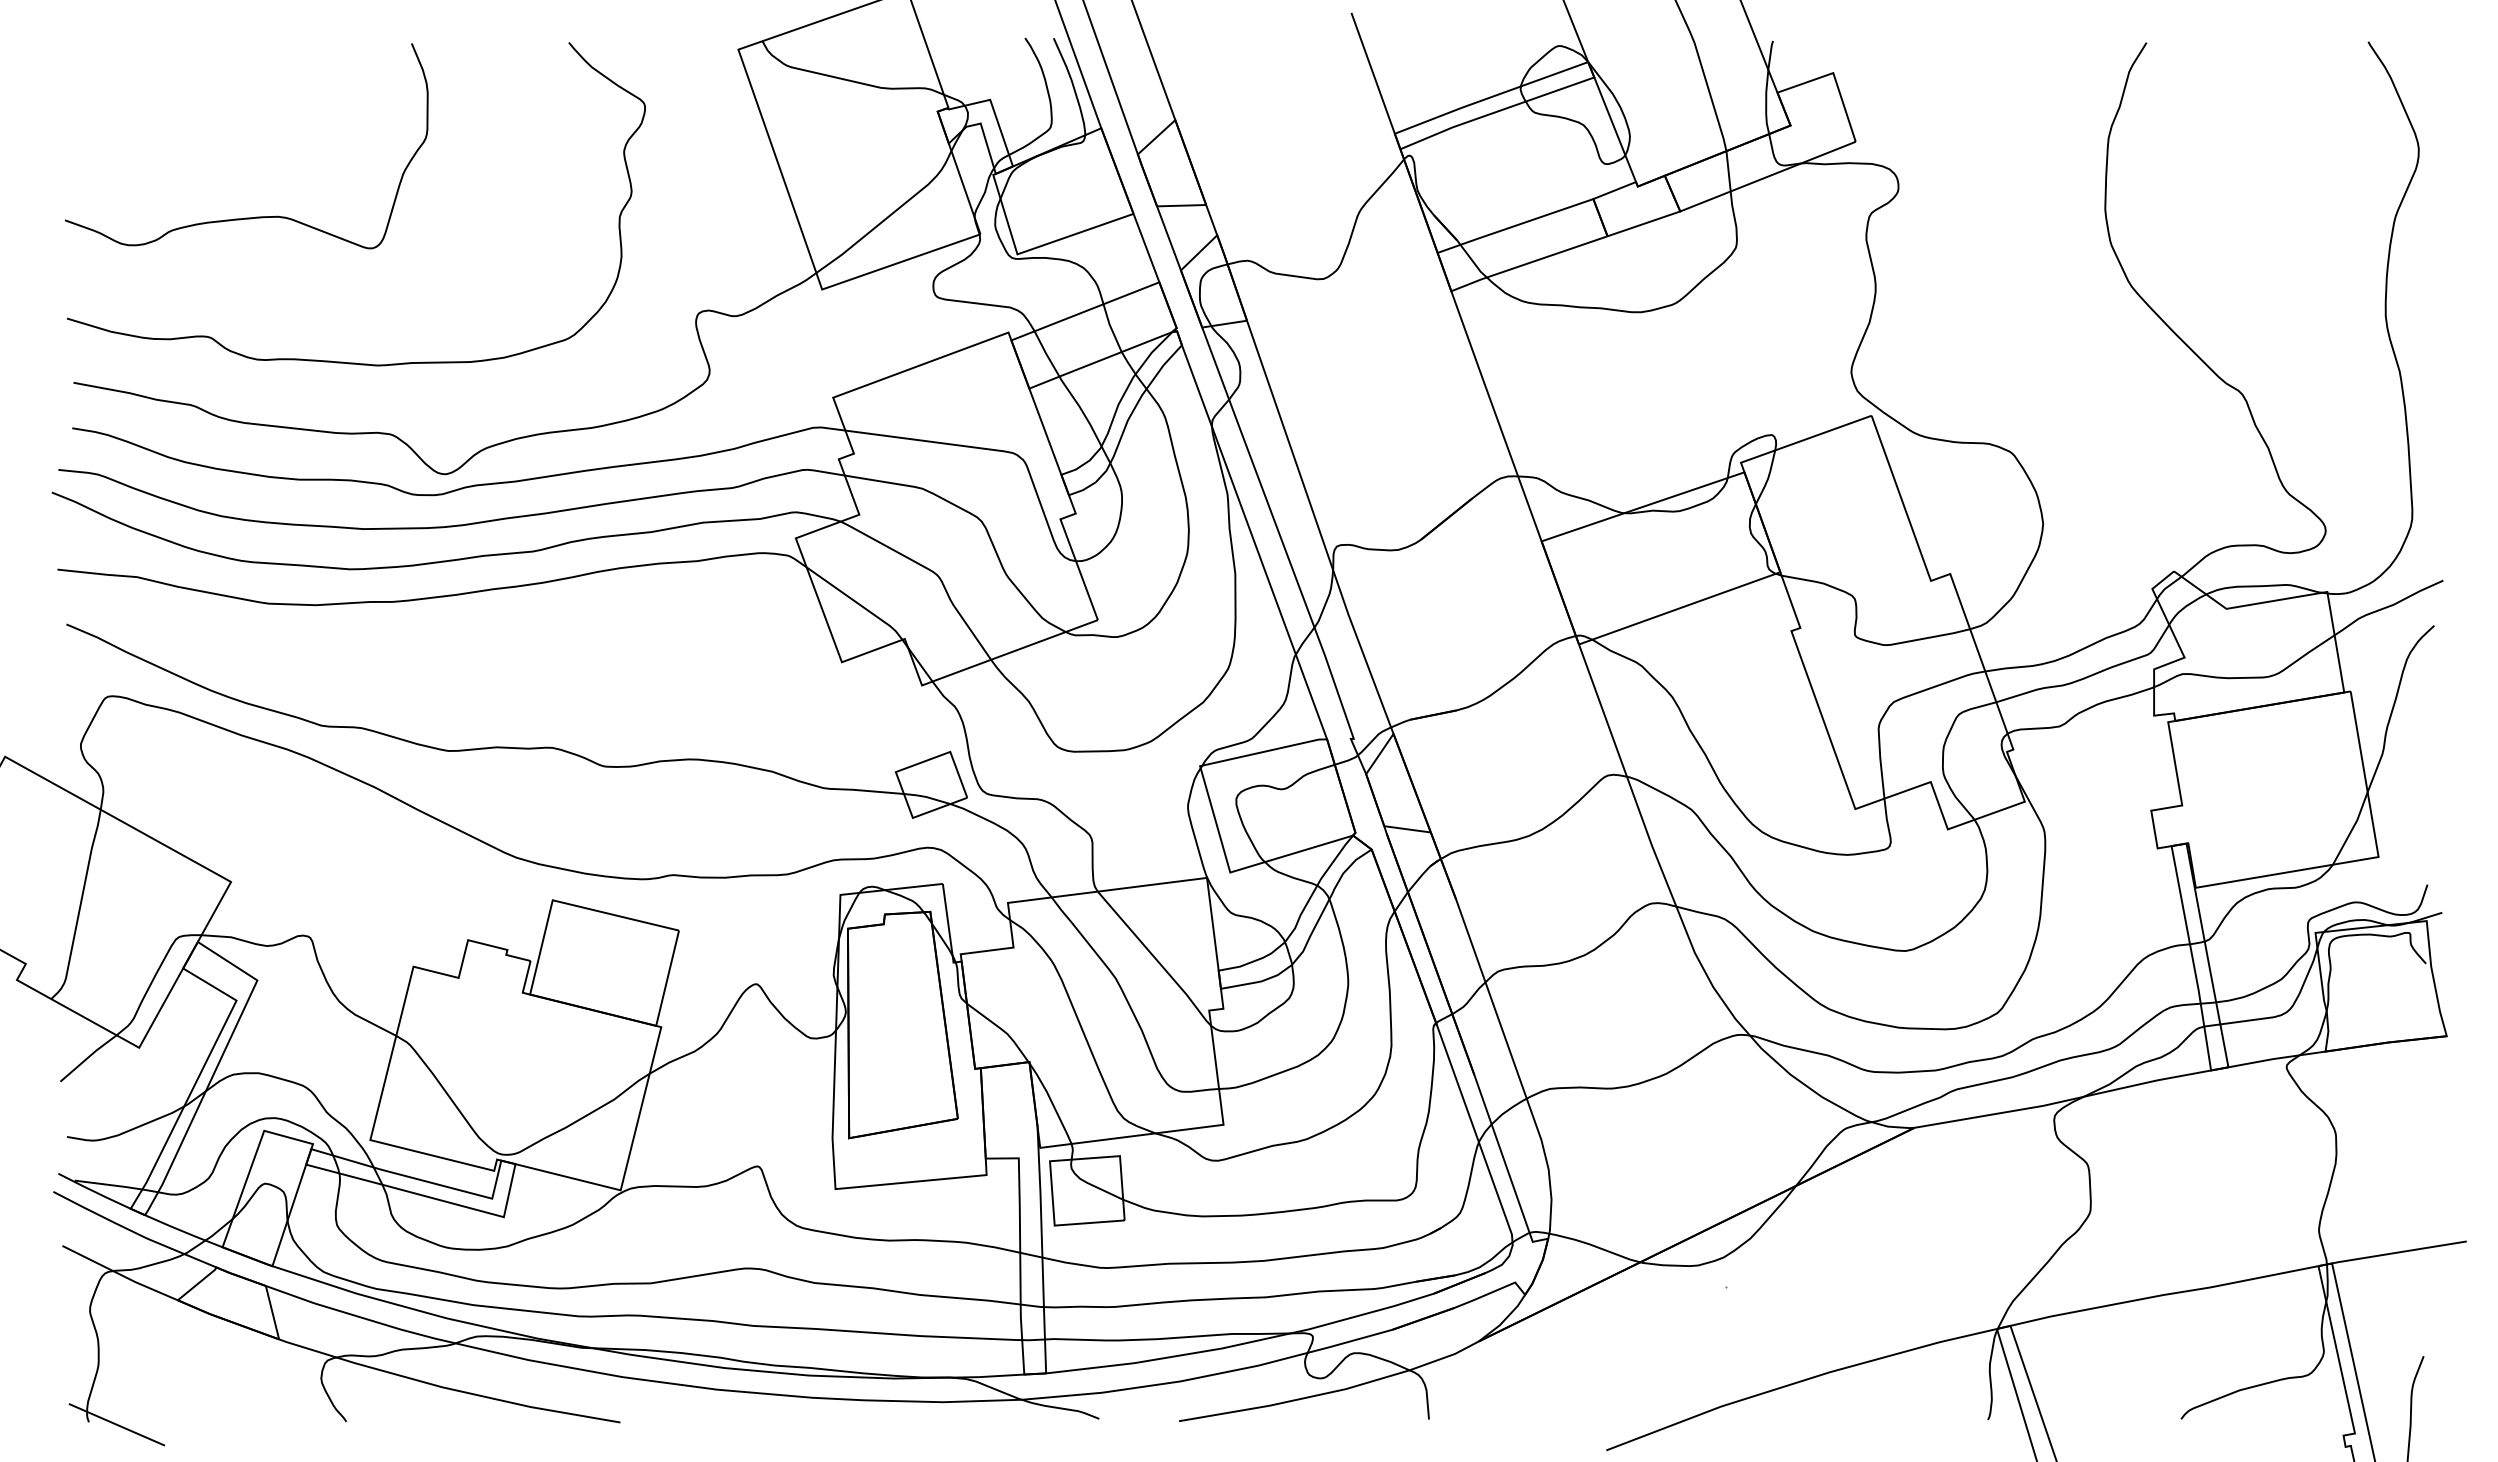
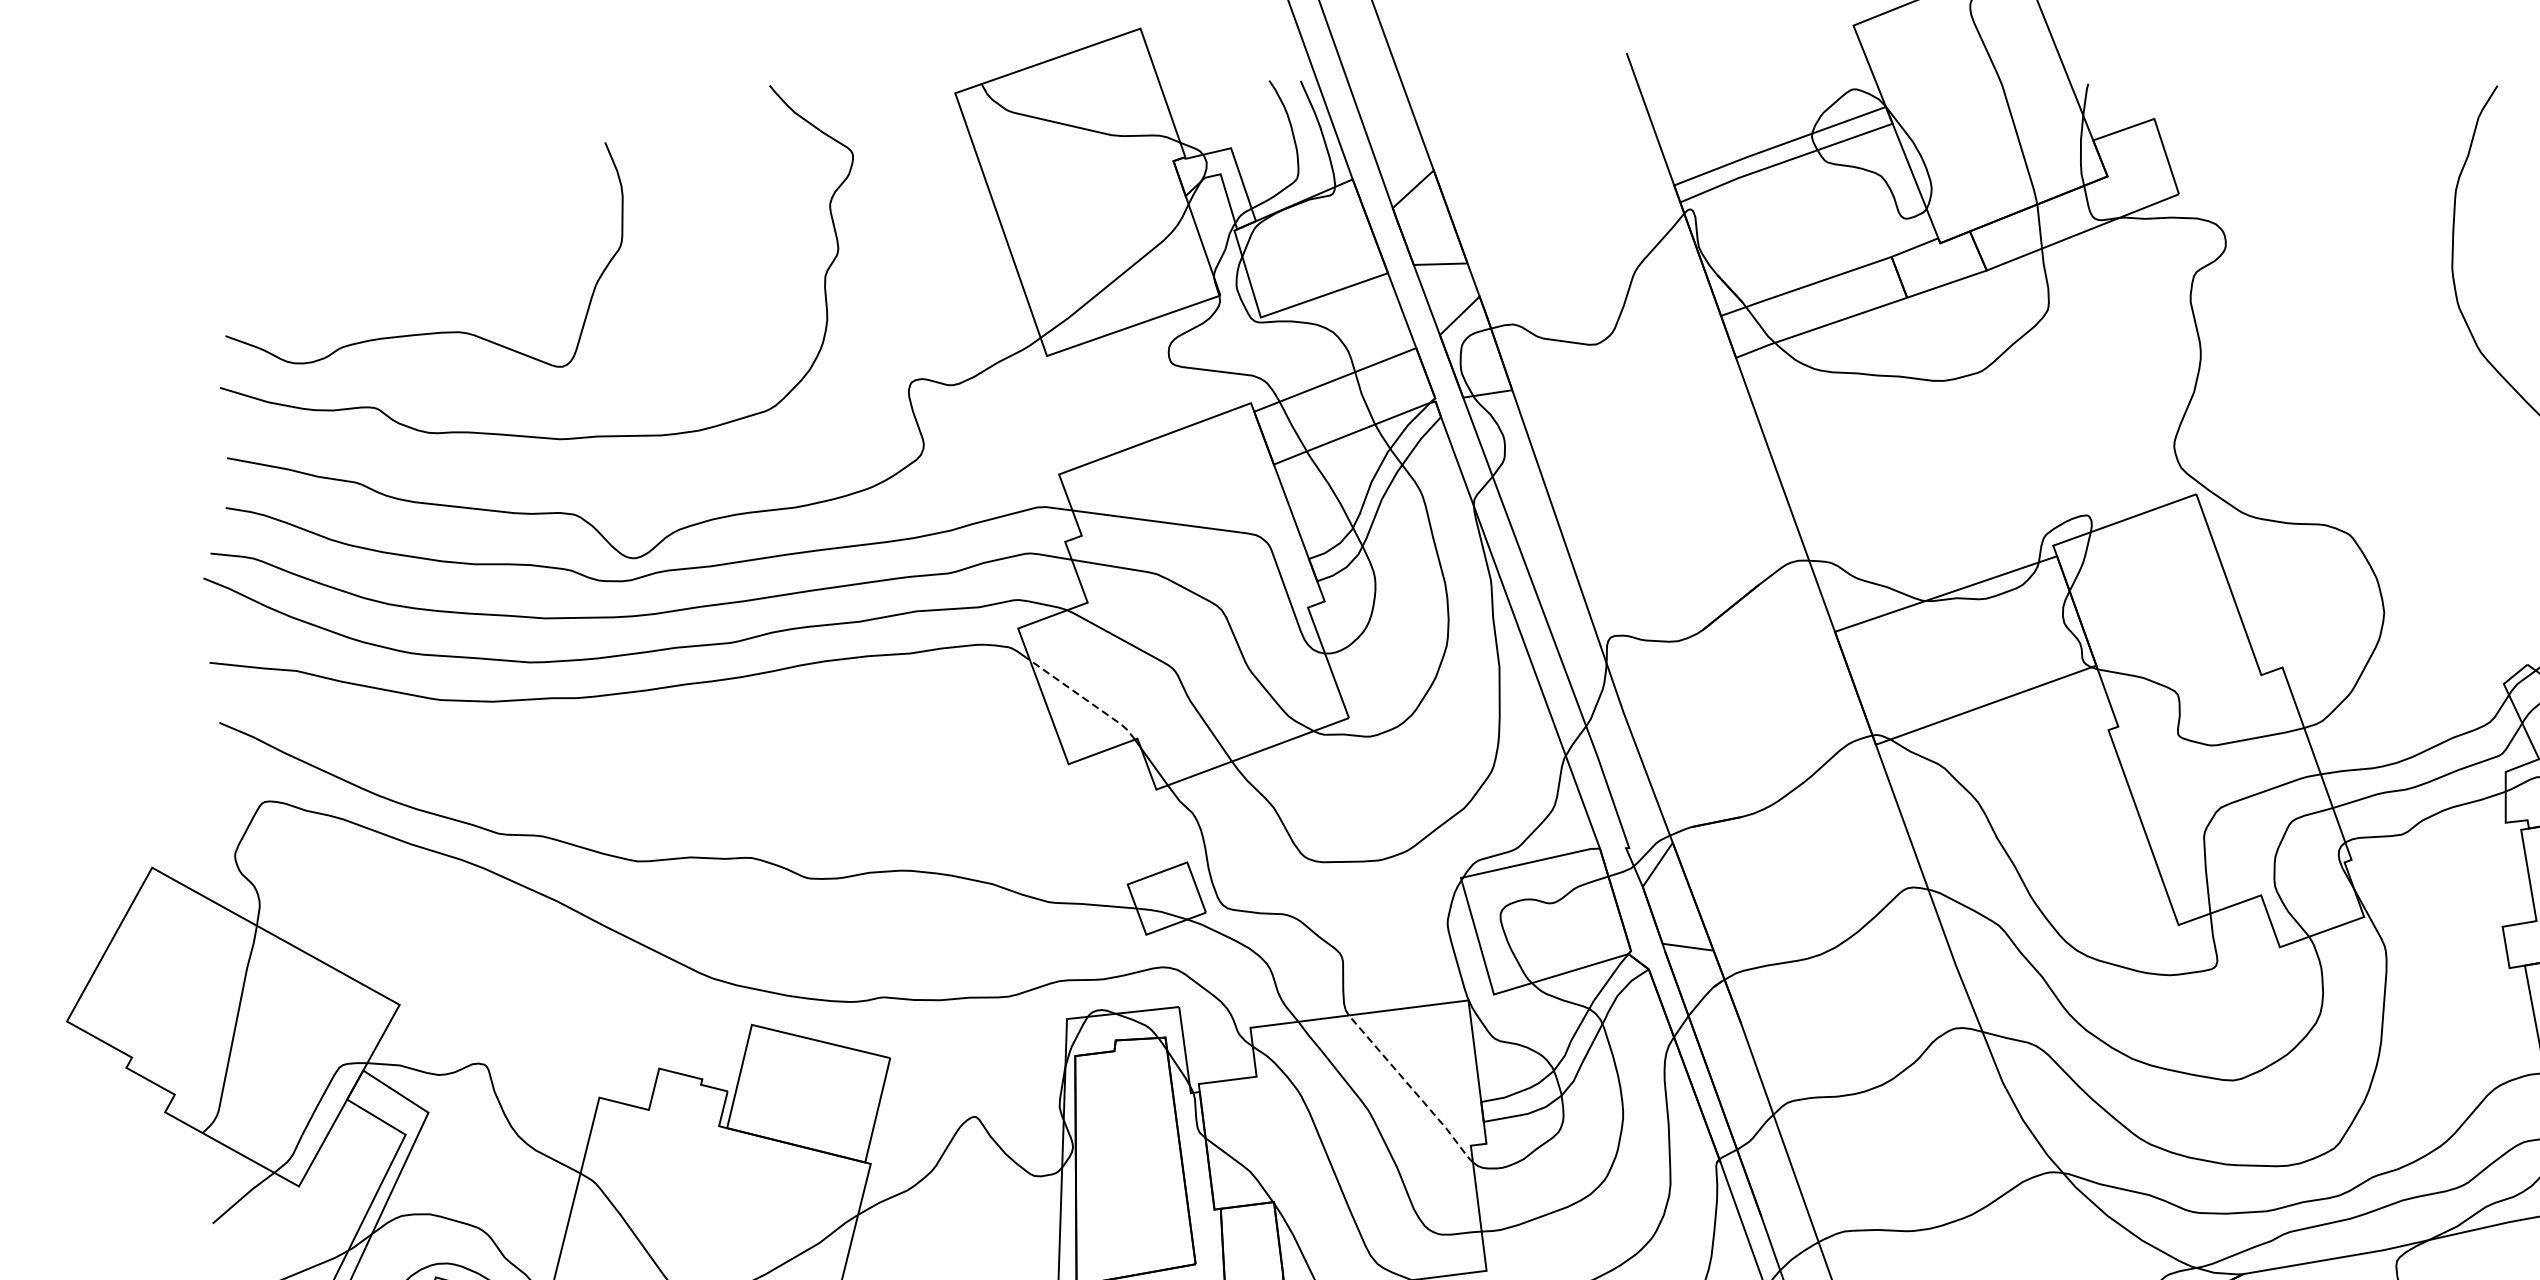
curve: (256, 216) -> (435, 331), moved
line: (856, 602) -> (1084, 698), solid -> dashed
line: (1155, 958) -> (1412, 1088), solid -> dashed

